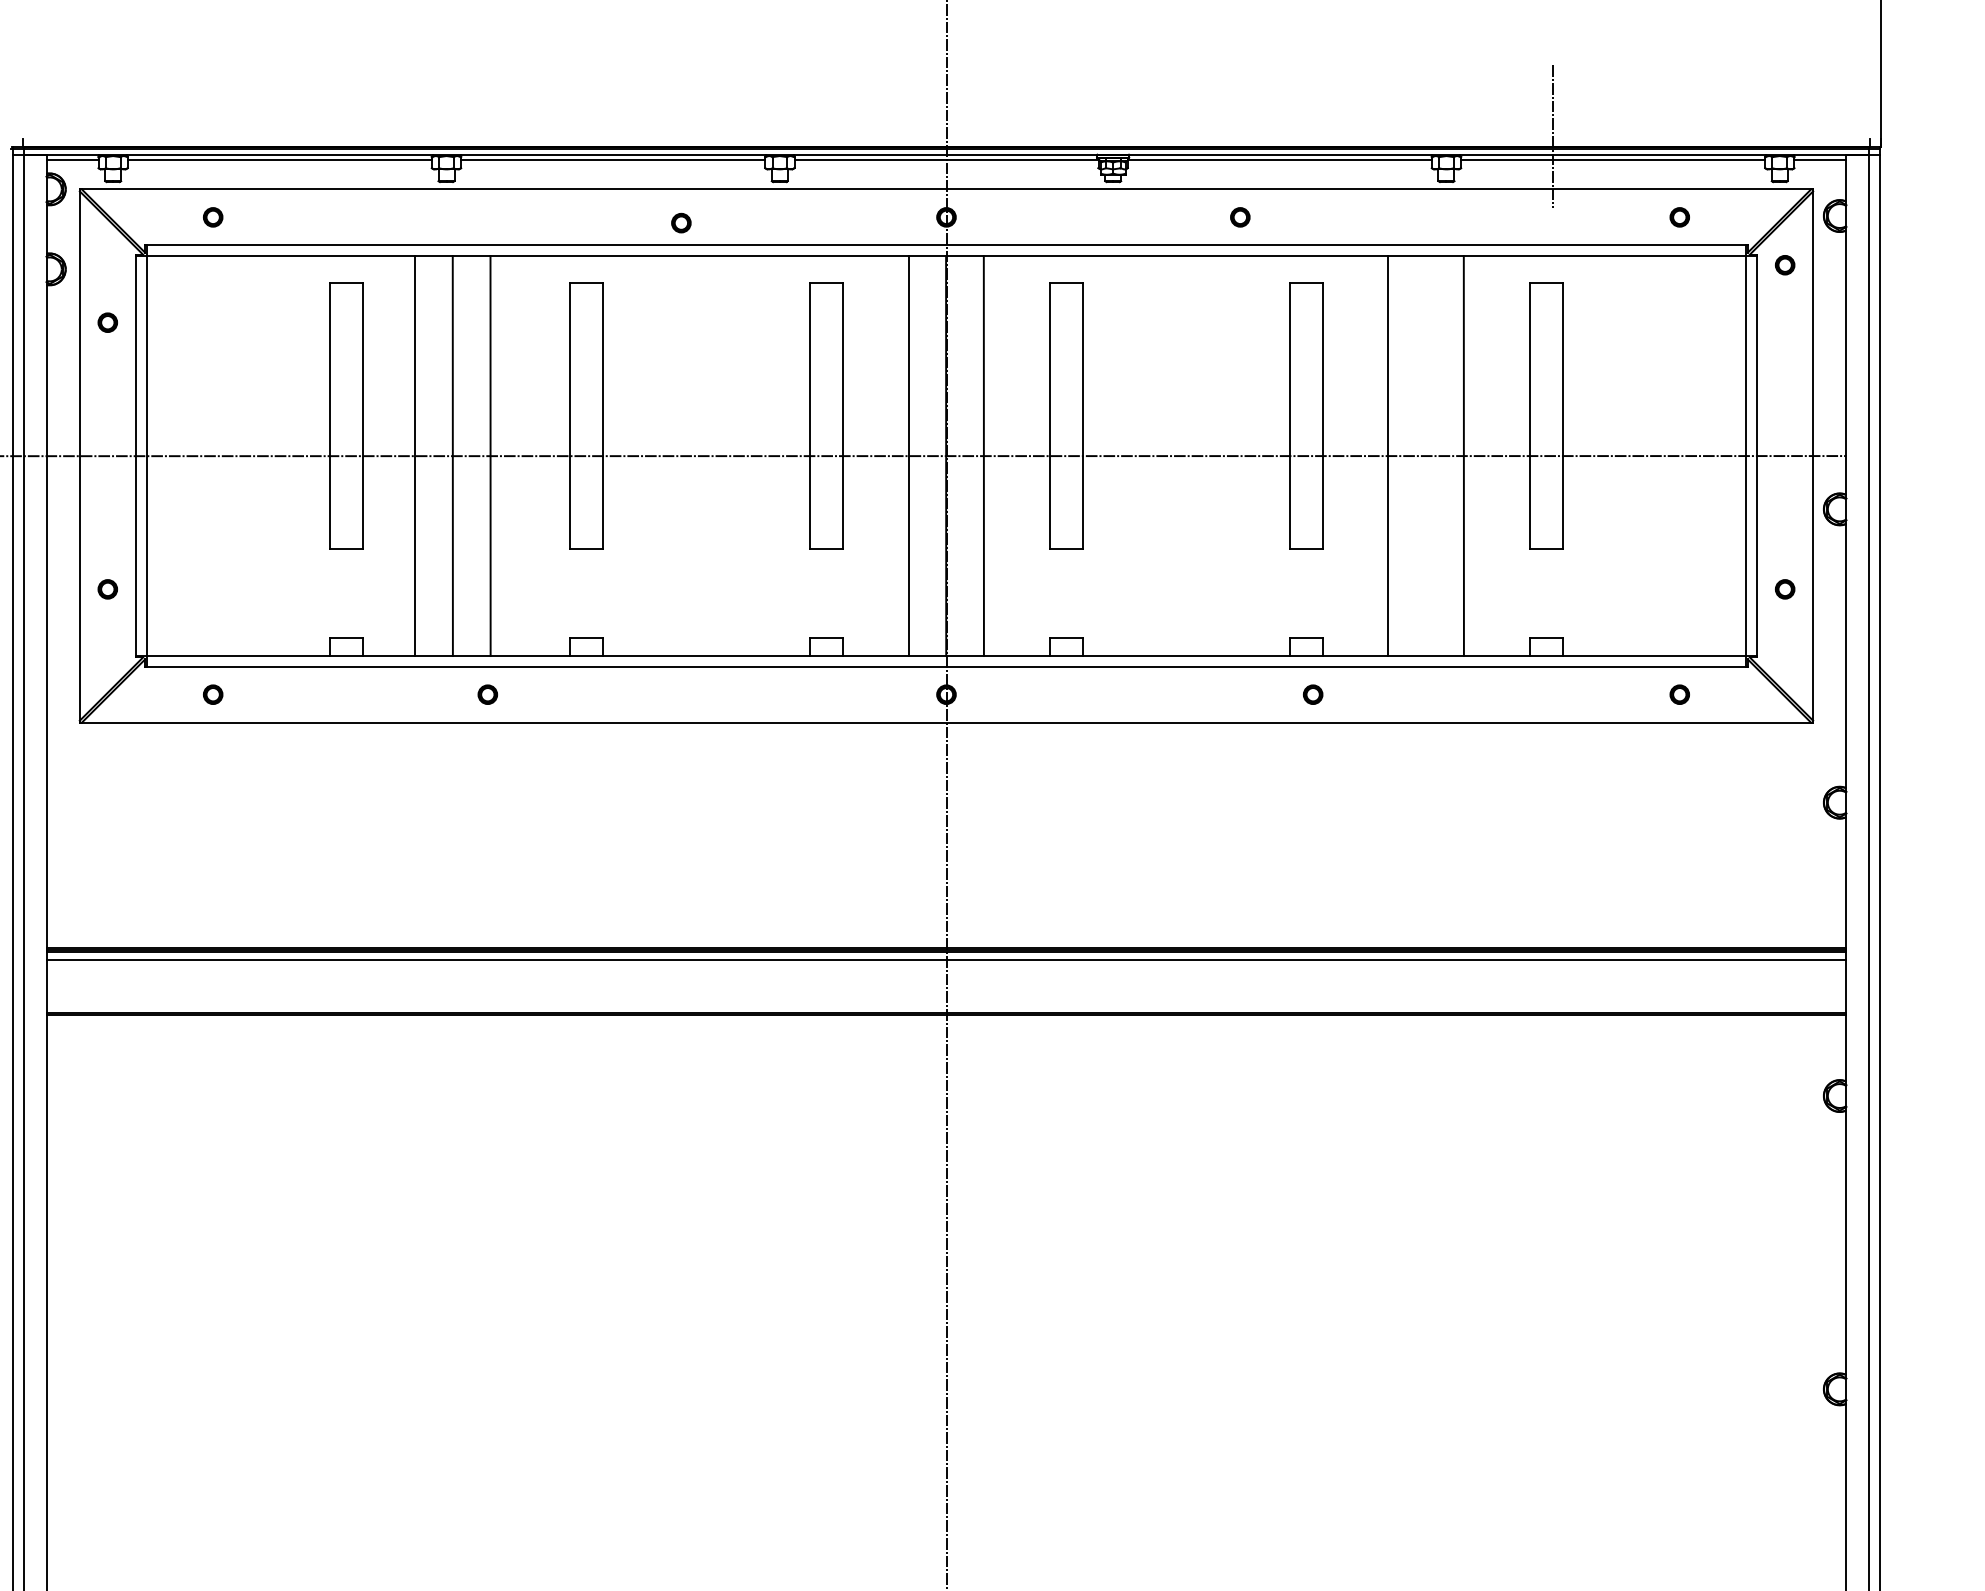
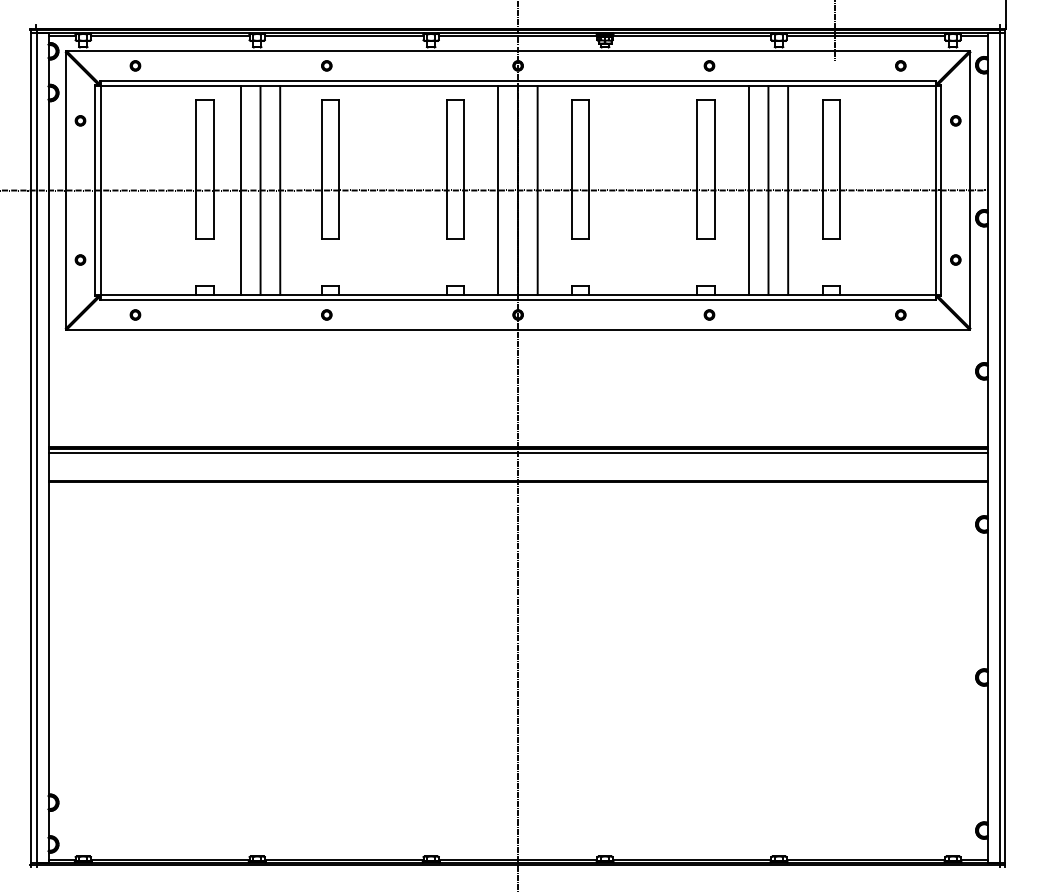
part: (1240, 216) -> (709, 65), moved
part: (680, 222) -> (326, 65), moved
part: (1784, 264) -> (955, 120), moved
line: (1426, 456) -> (768, 190), added
part: (487, 693) -> (326, 314), moved

